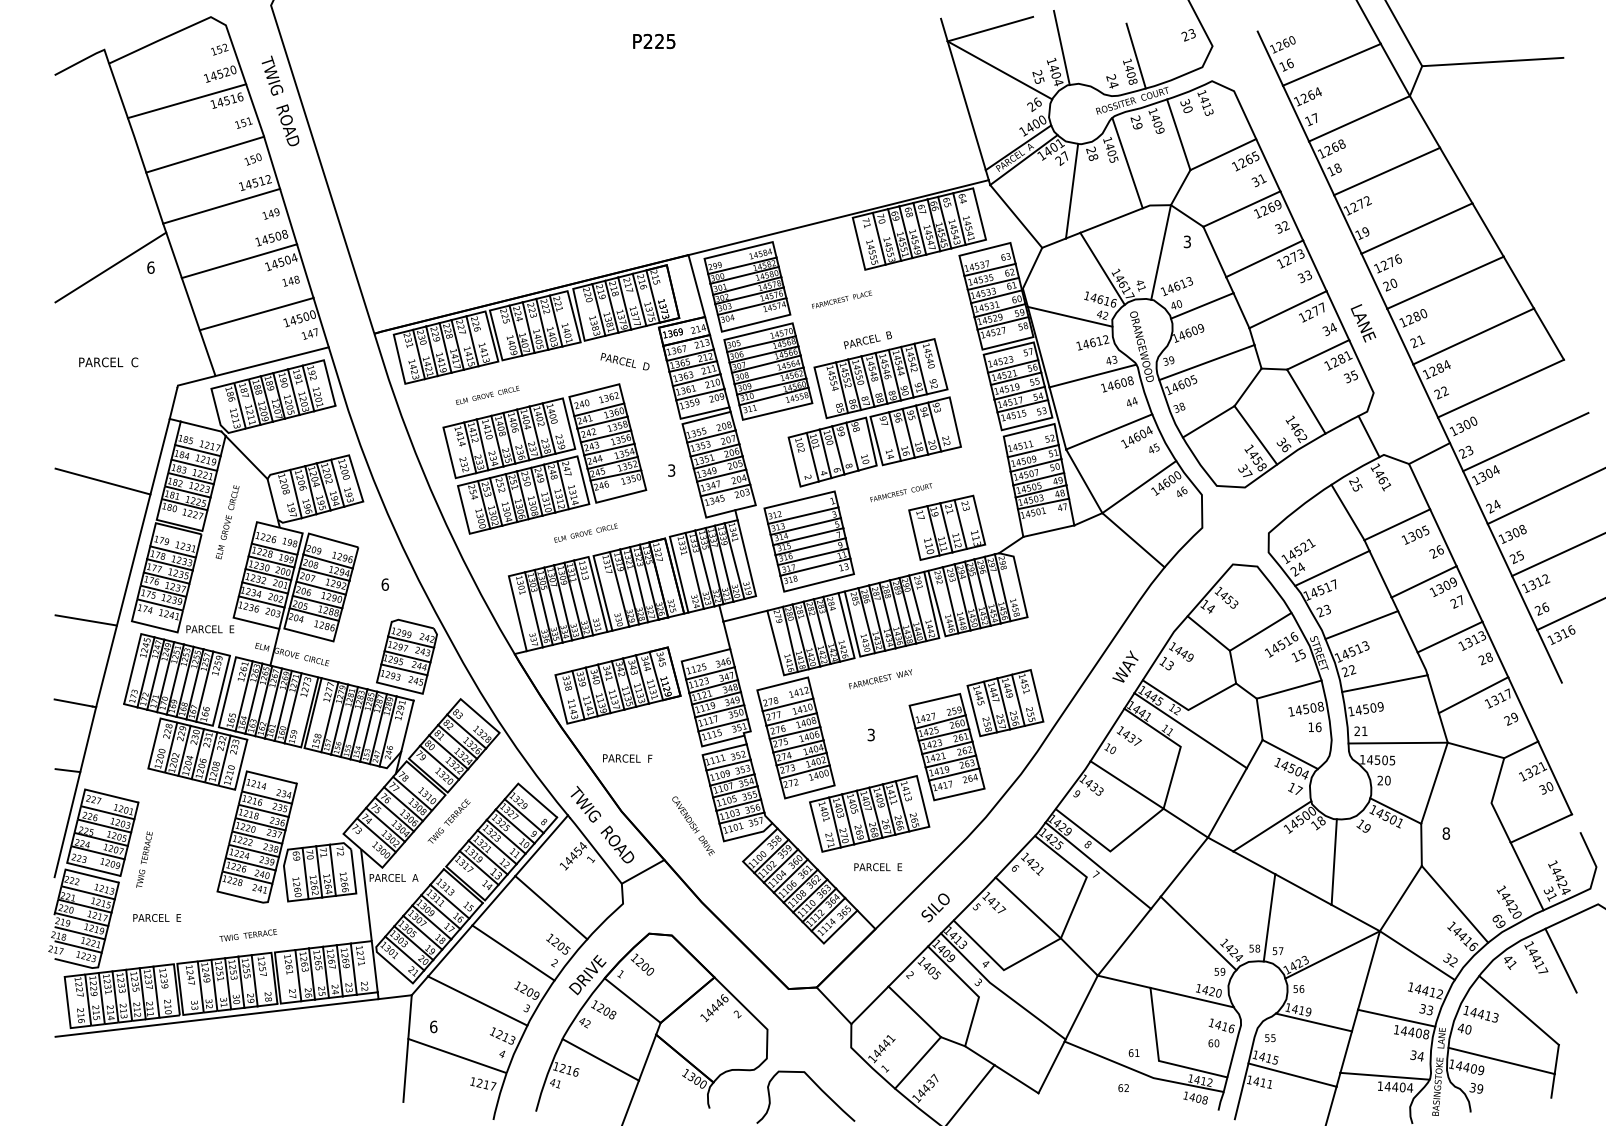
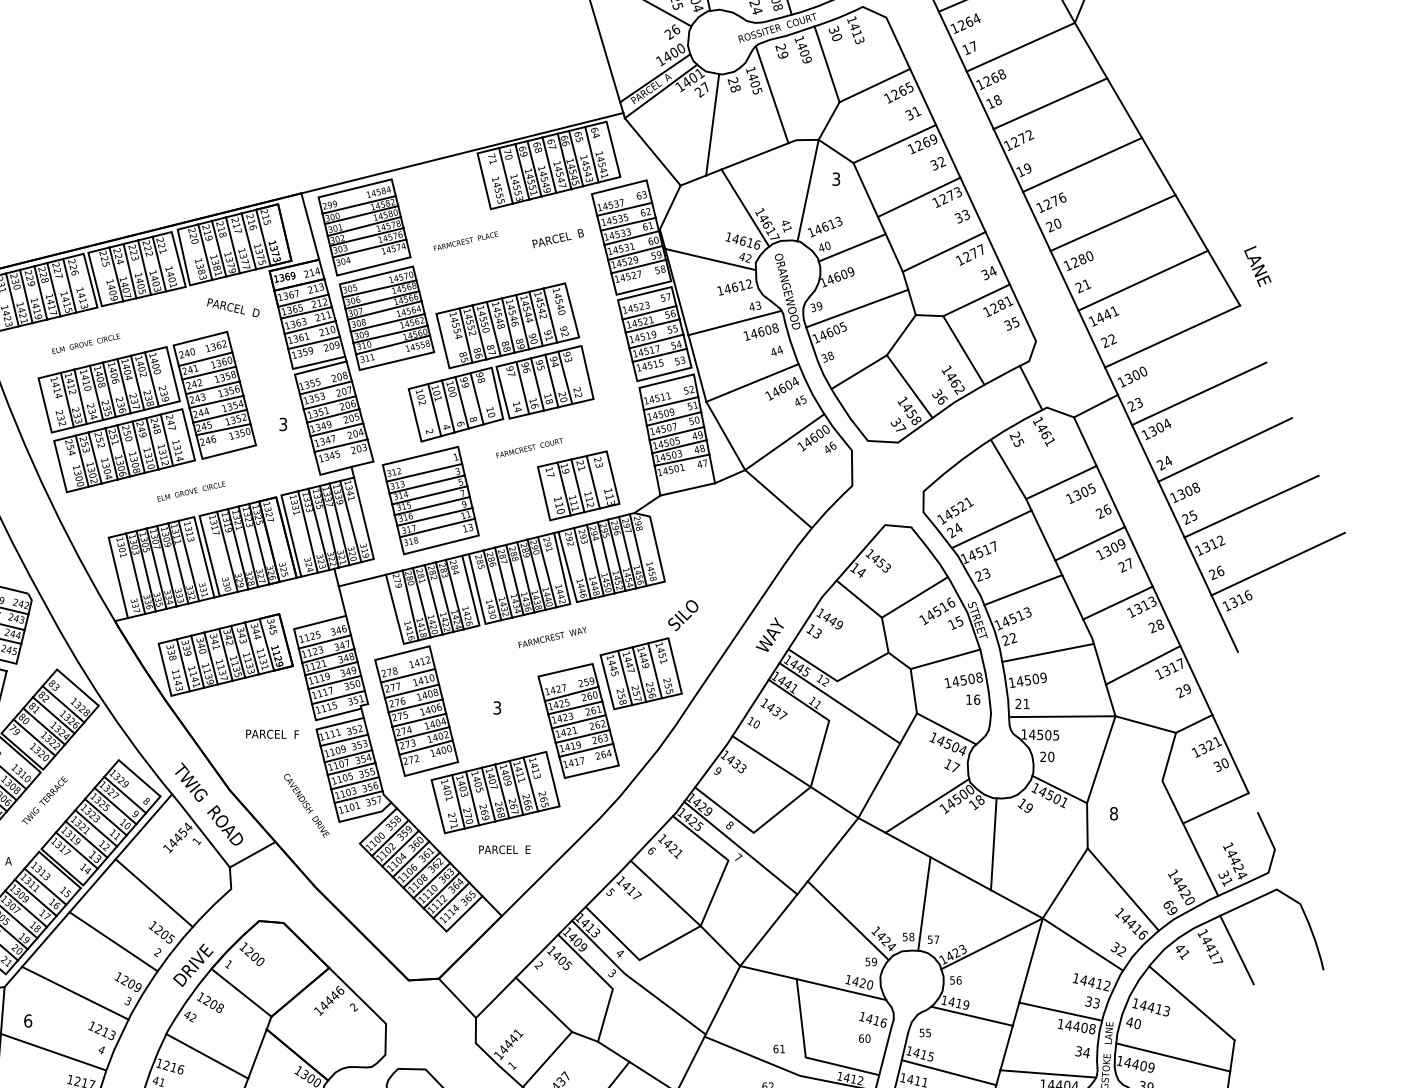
text: (1363, 323) -> (1257, 266), moved
text: (867, 340) -> (557, 238), moved
text: (1440, 368) -> (1107, 314), 1284 -> 1441
text: (880, 679) -> (552, 637), moved
text: (627, 758) -> (272, 734), moved
text: (935, 907) -> (683, 615), moved

